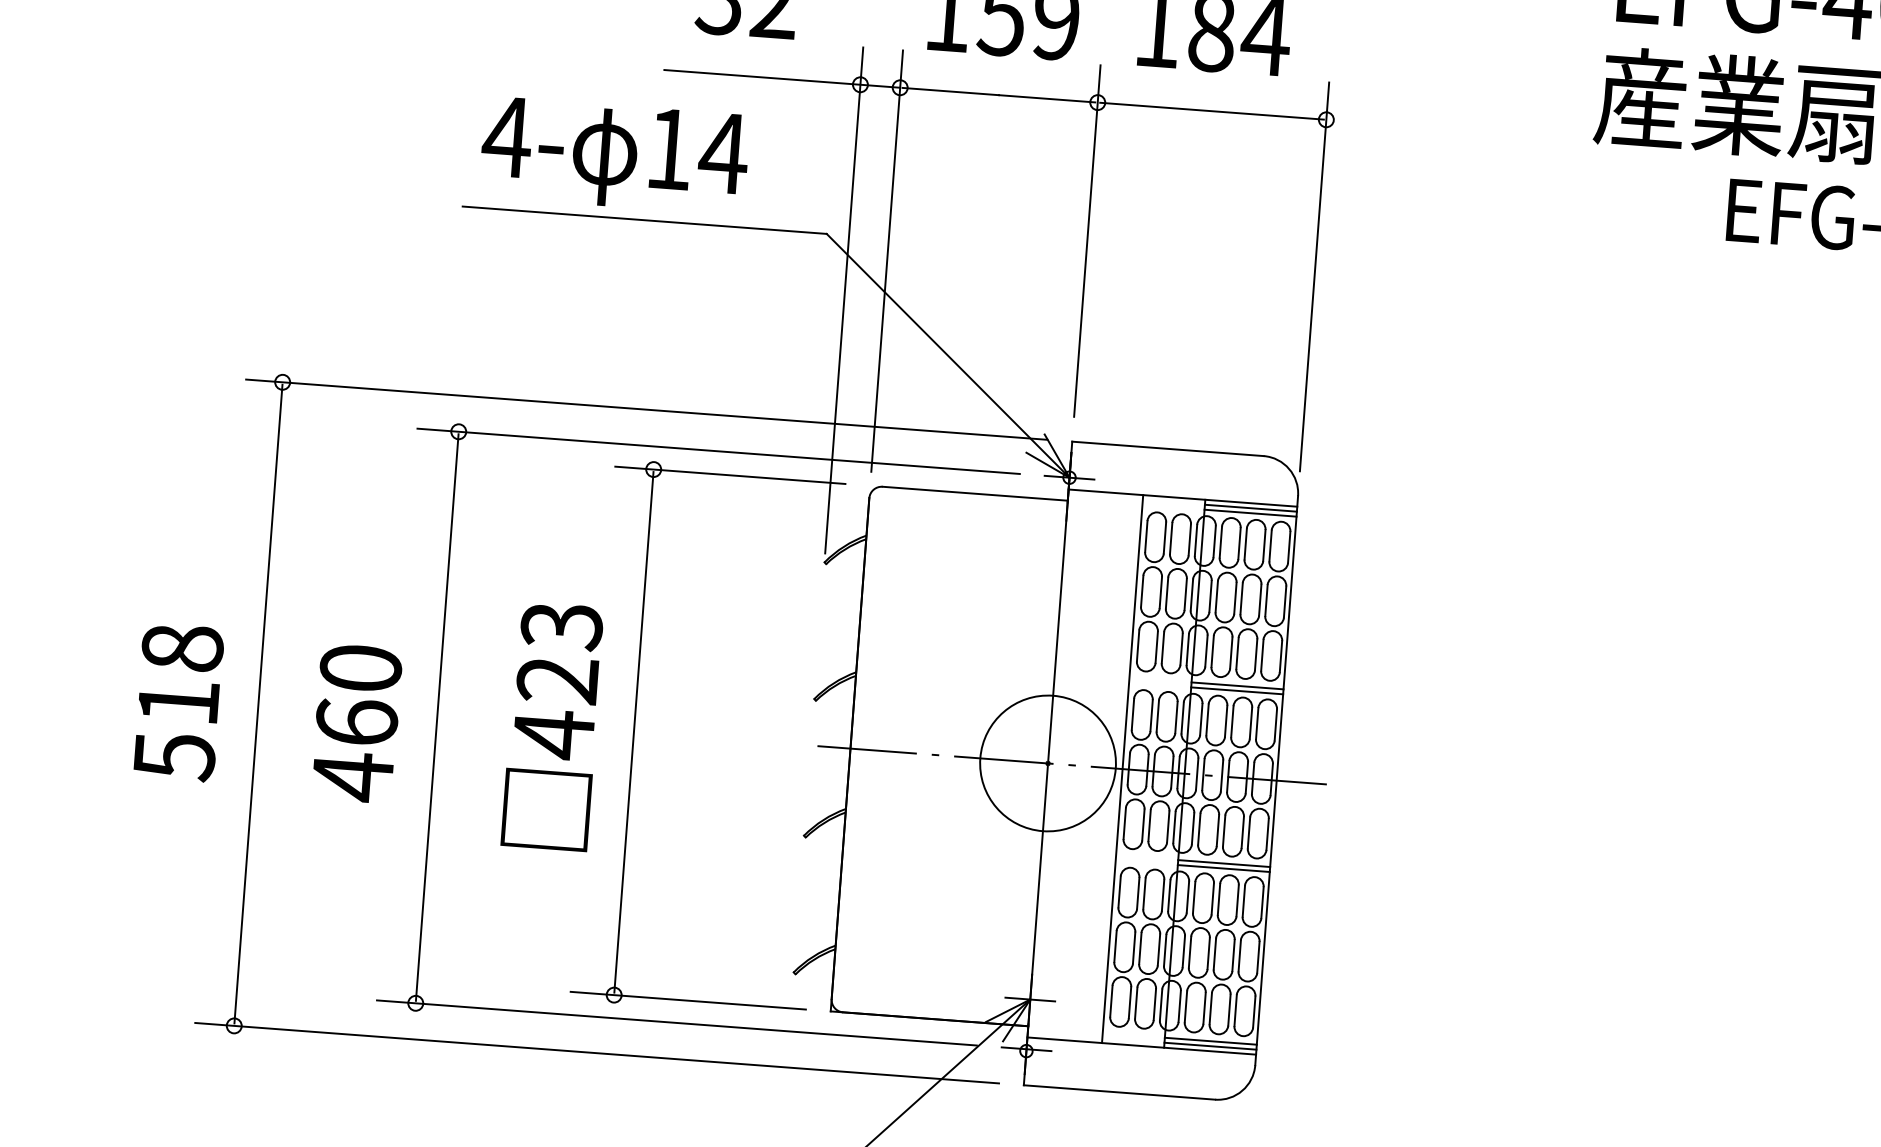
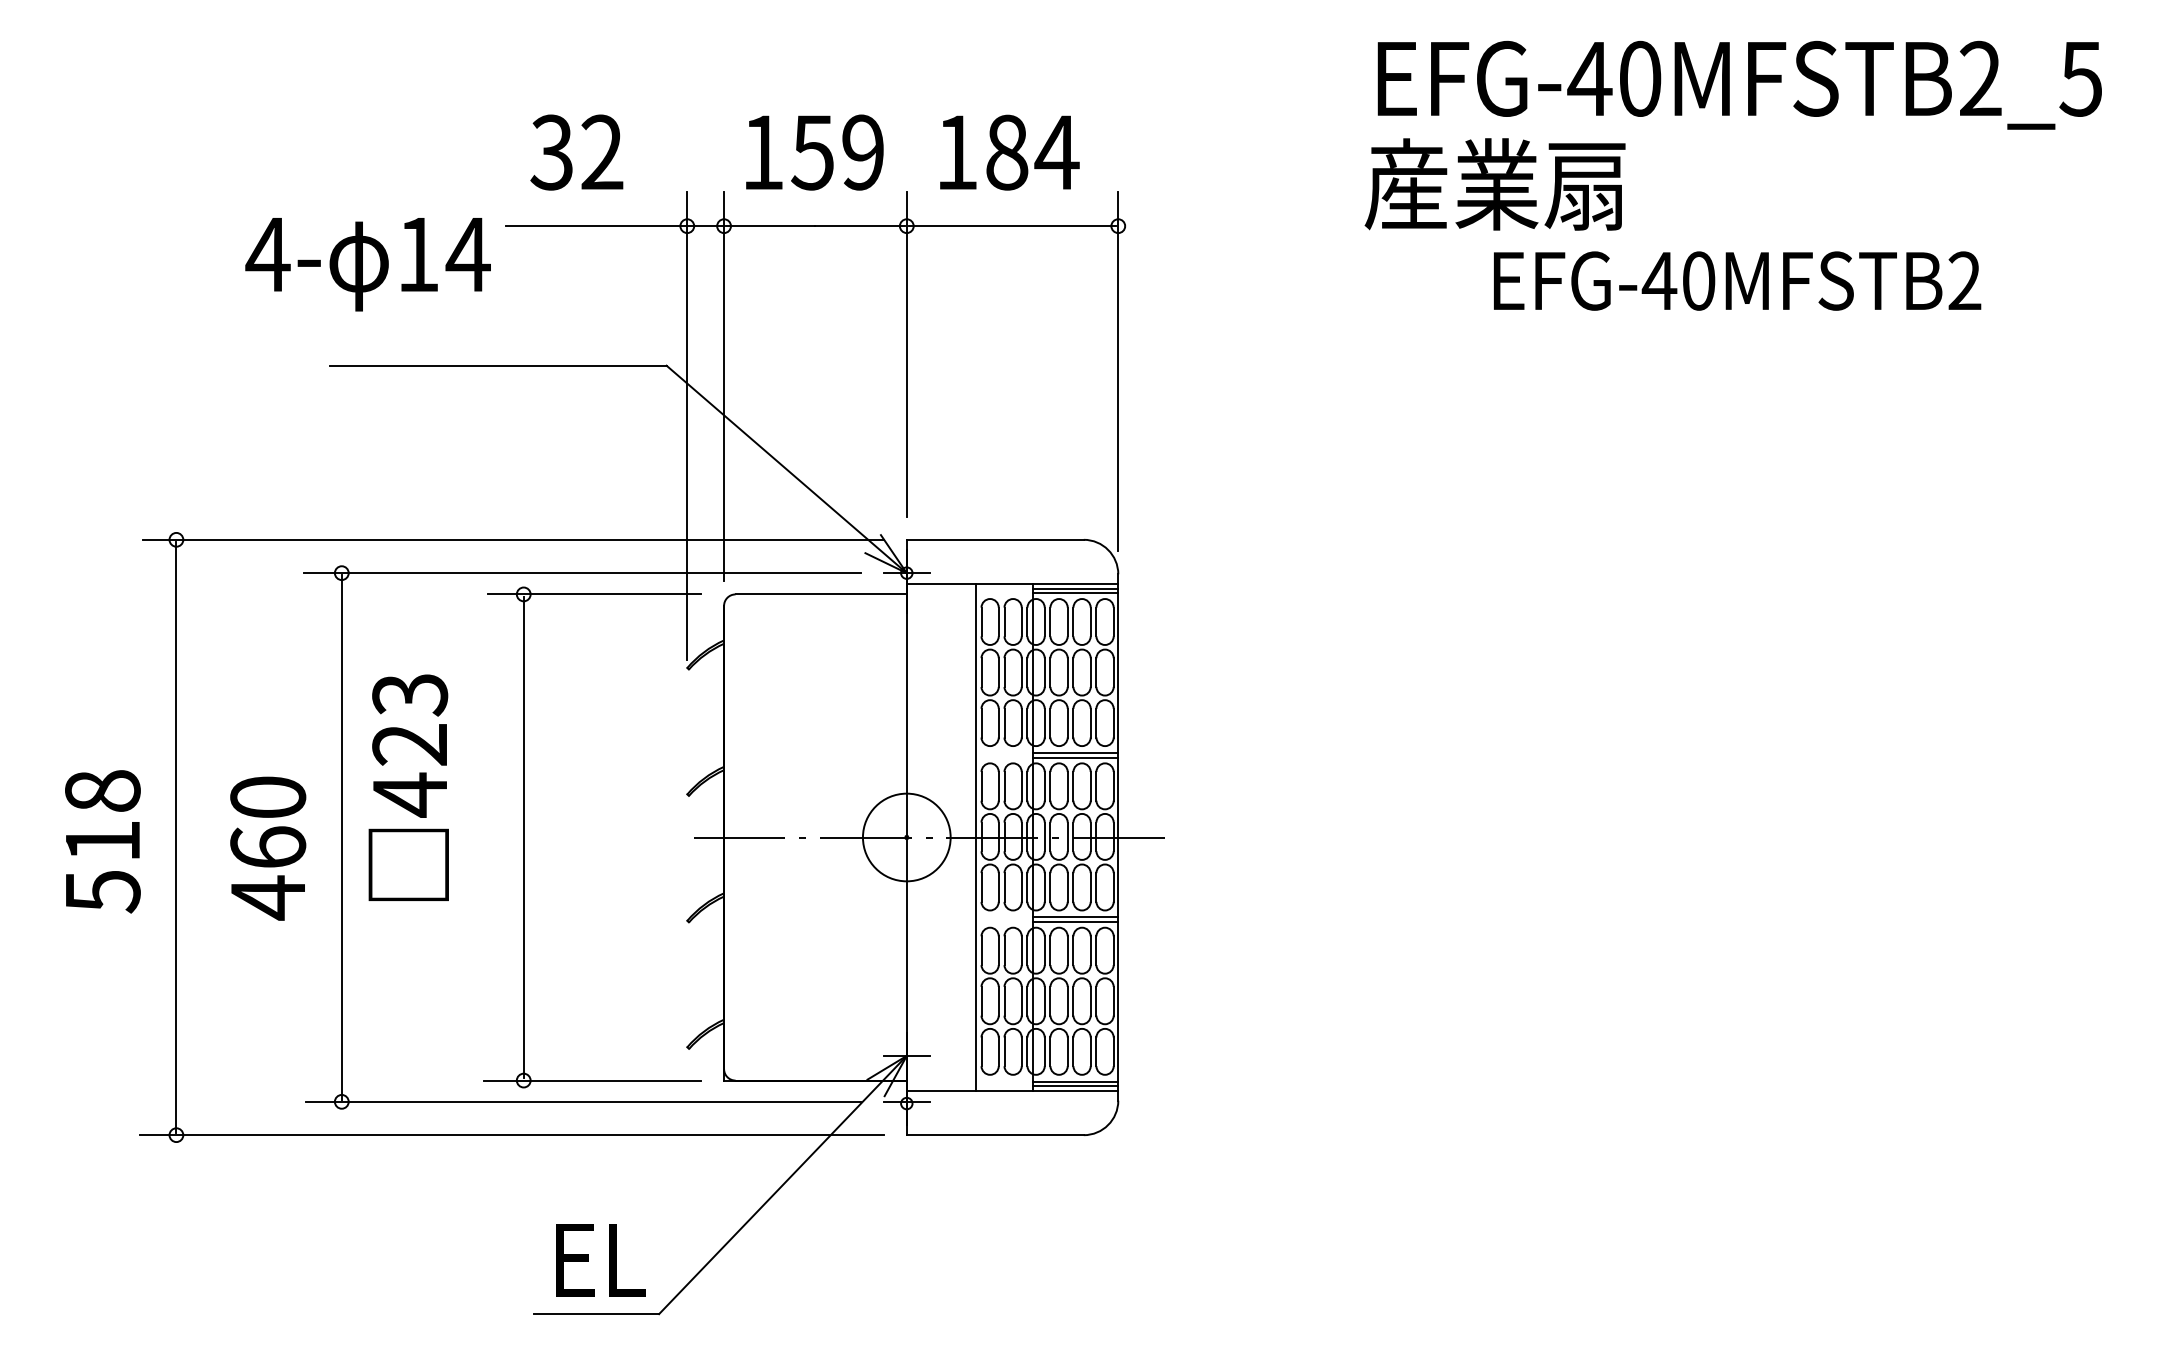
text: (613, 155) -> (367, 264), moved
text: (552, 726) -> (408, 787), moved
circle: (1047, 763) -> (906, 837), size x0.7

